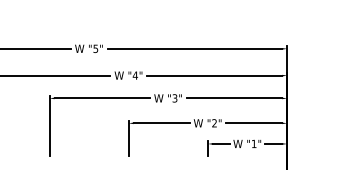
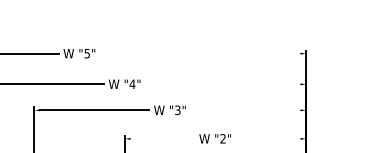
line: (194, 48) -> (200, 53), removed
line: (214, 75) -> (223, 84), removed
line: (234, 98) -> (245, 110), removed
line: (161, 123) -> (162, 139), removed
line: (254, 123) -> (268, 139), removed

